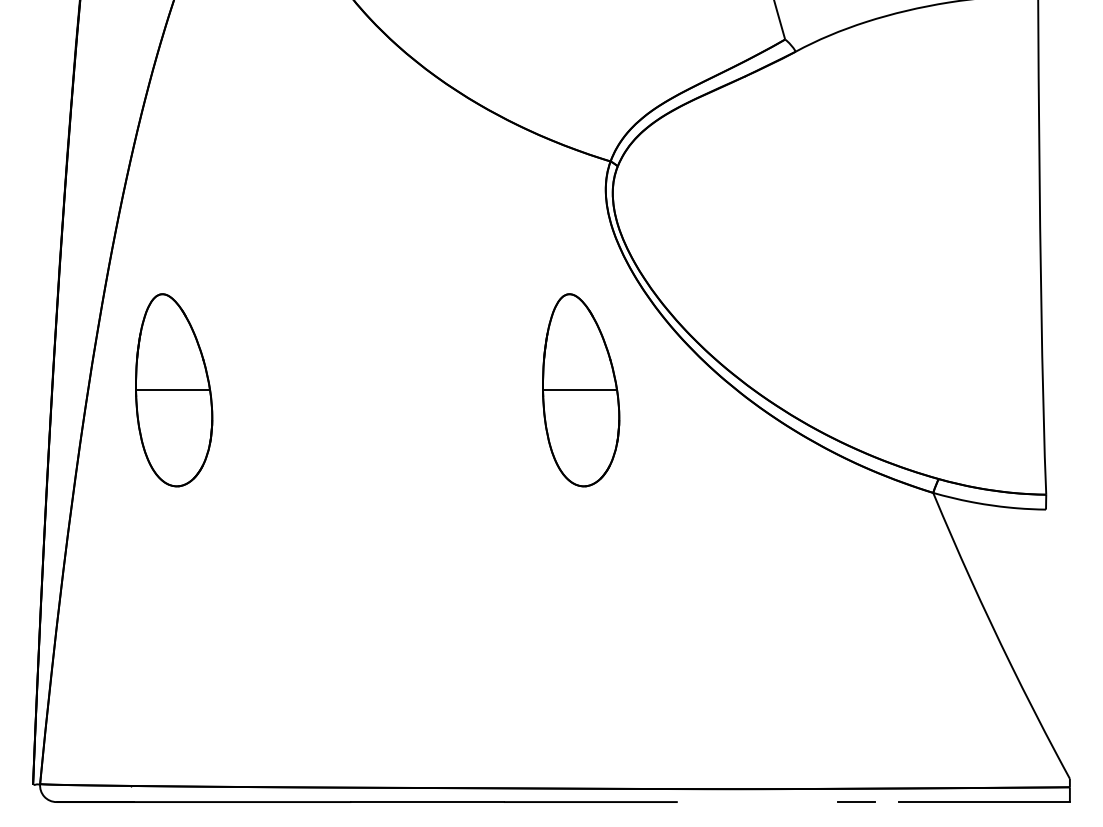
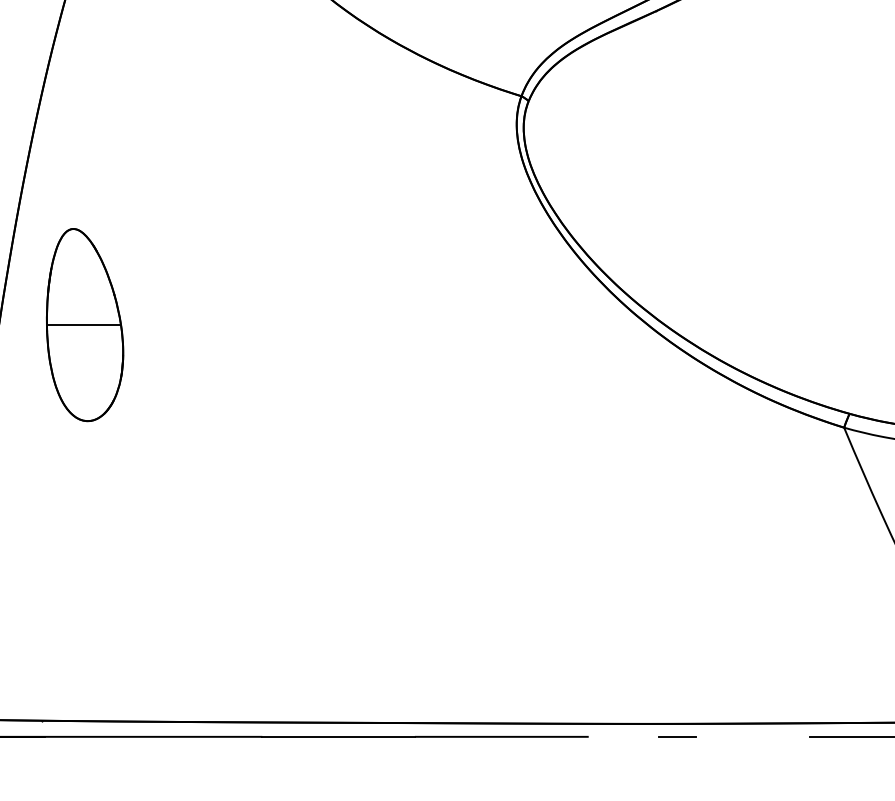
part: (581, 390) -> (492, 325), removed
line: (856, 801) -> (677, 736), moved

